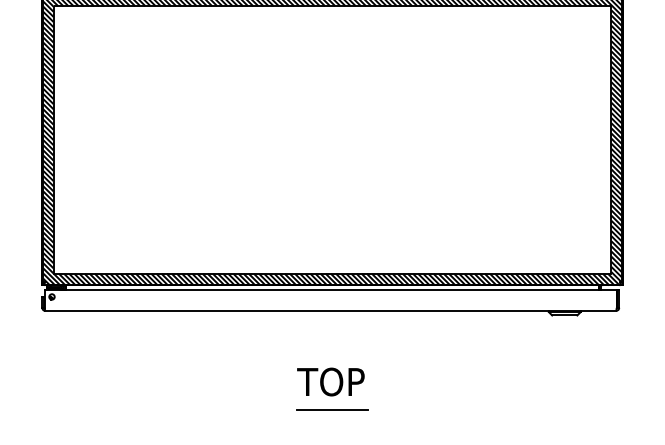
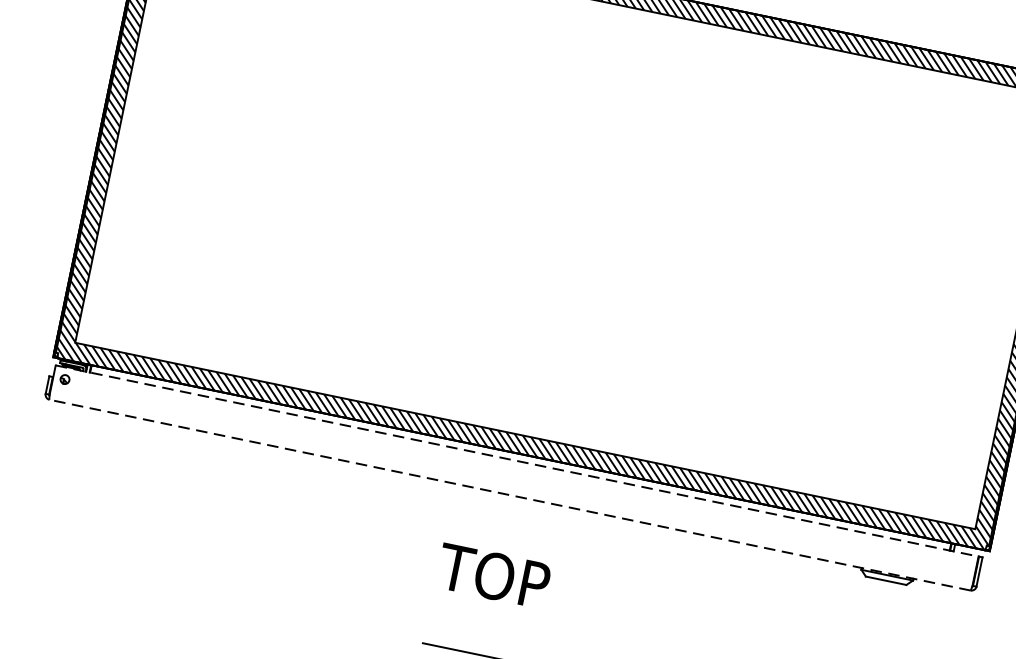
line: (330, 289) -> (516, 460), solid -> dashed
line: (330, 310) -> (509, 494), solid -> dashed
text: (330, 381) -> (493, 575), moved

